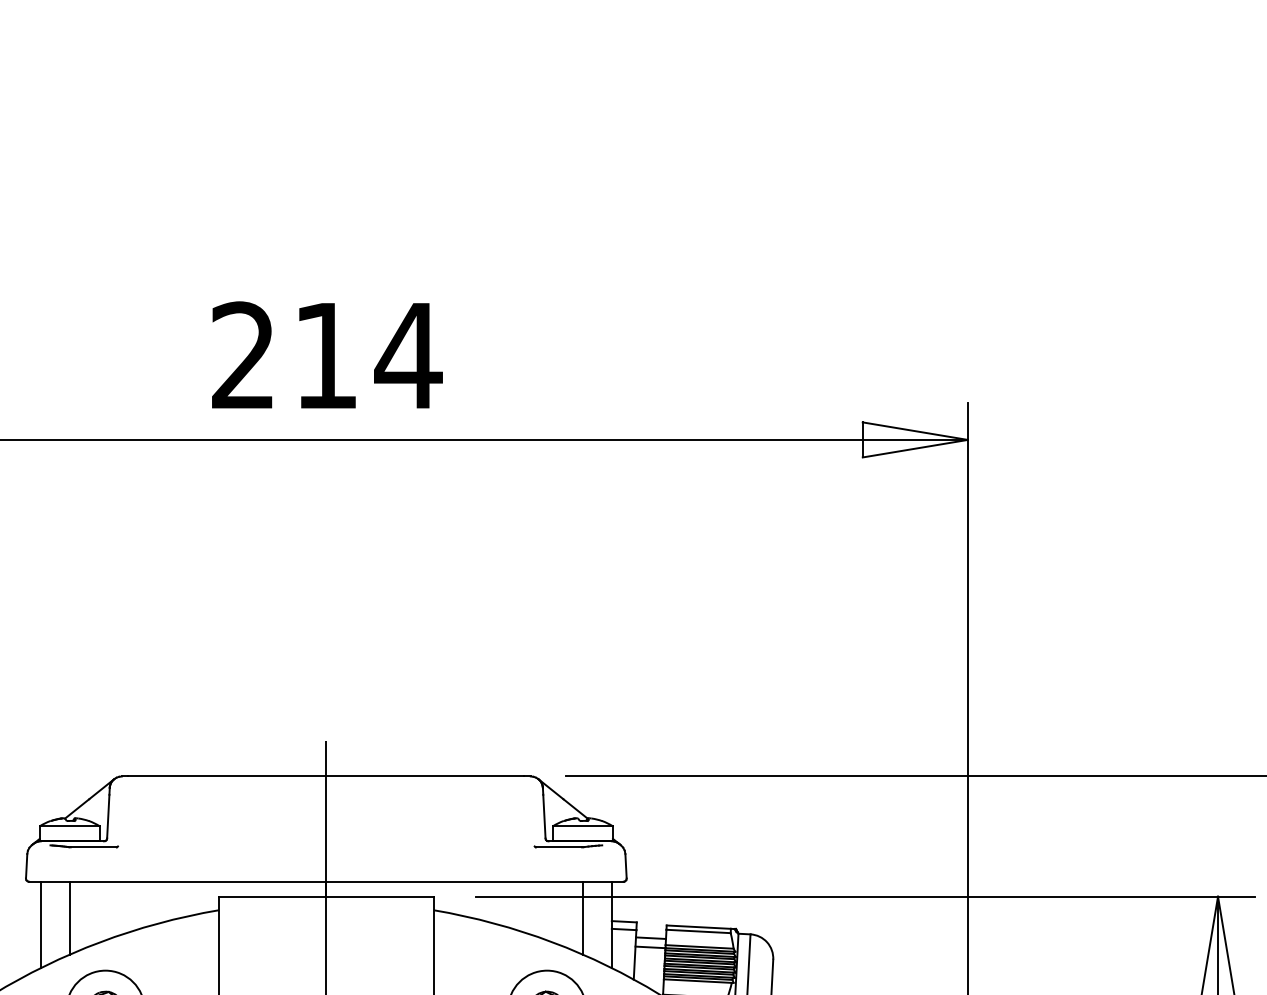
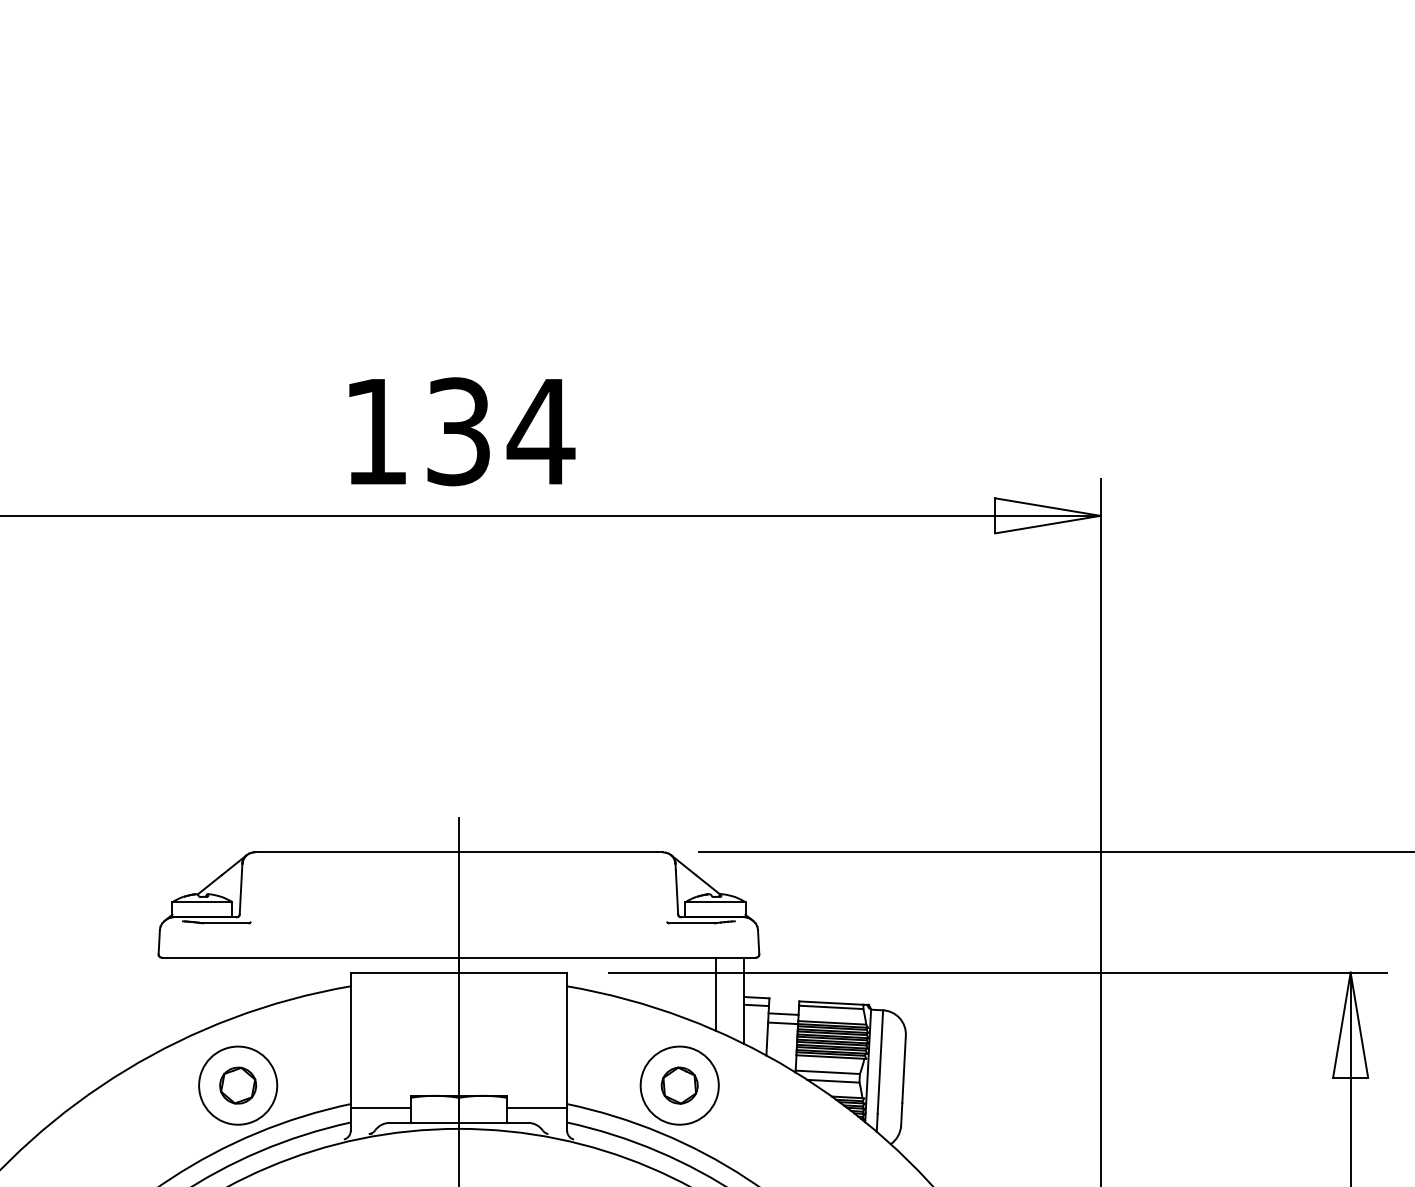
text: (283, 355) -> (416, 431), 214 -> 134
line: (69, 917) -> (202, 993), removed
line: (40, 924) -> (173, 1000), removed

